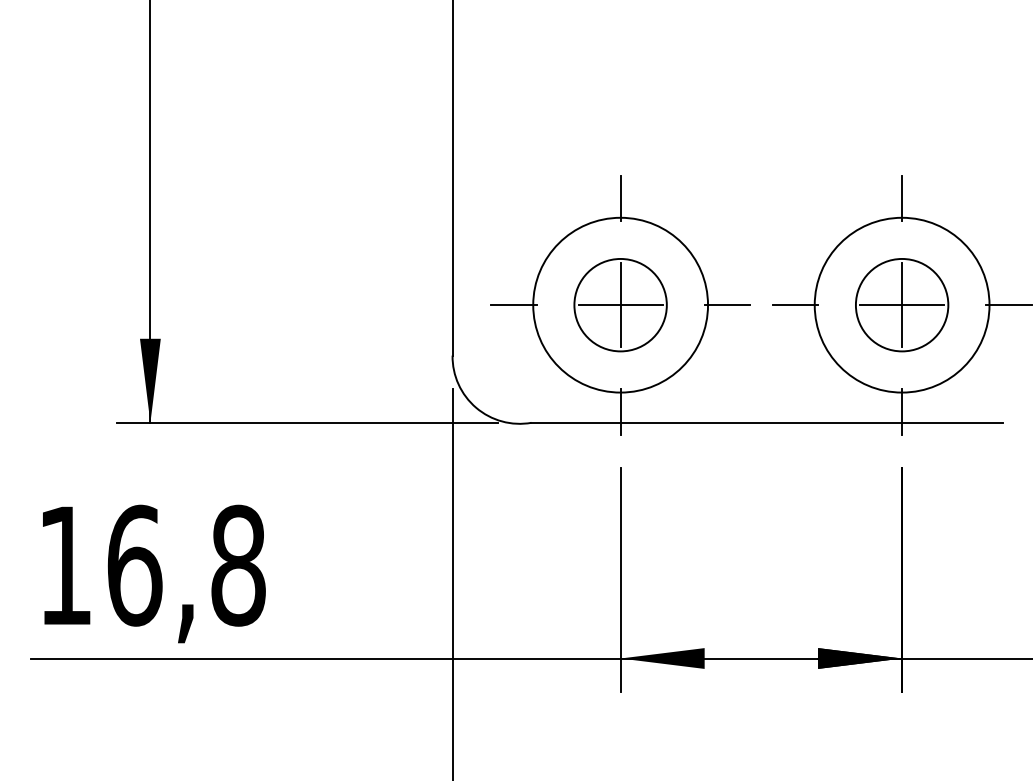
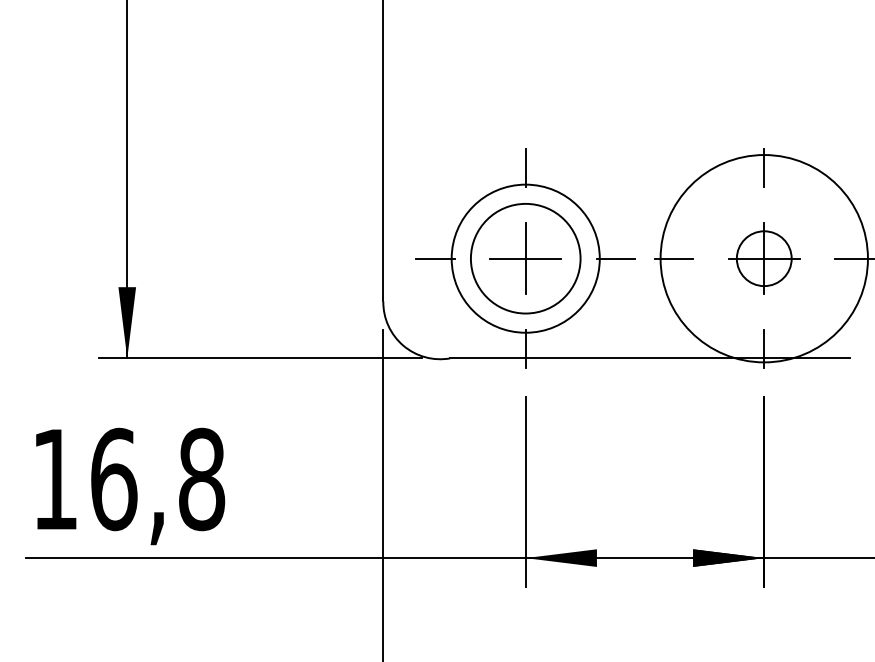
circle: (620, 304) -> (525, 258), size x1.4
circle: (901, 304) -> (763, 258), size x0.7
circle: (901, 304) -> (763, 258), size x1.4

